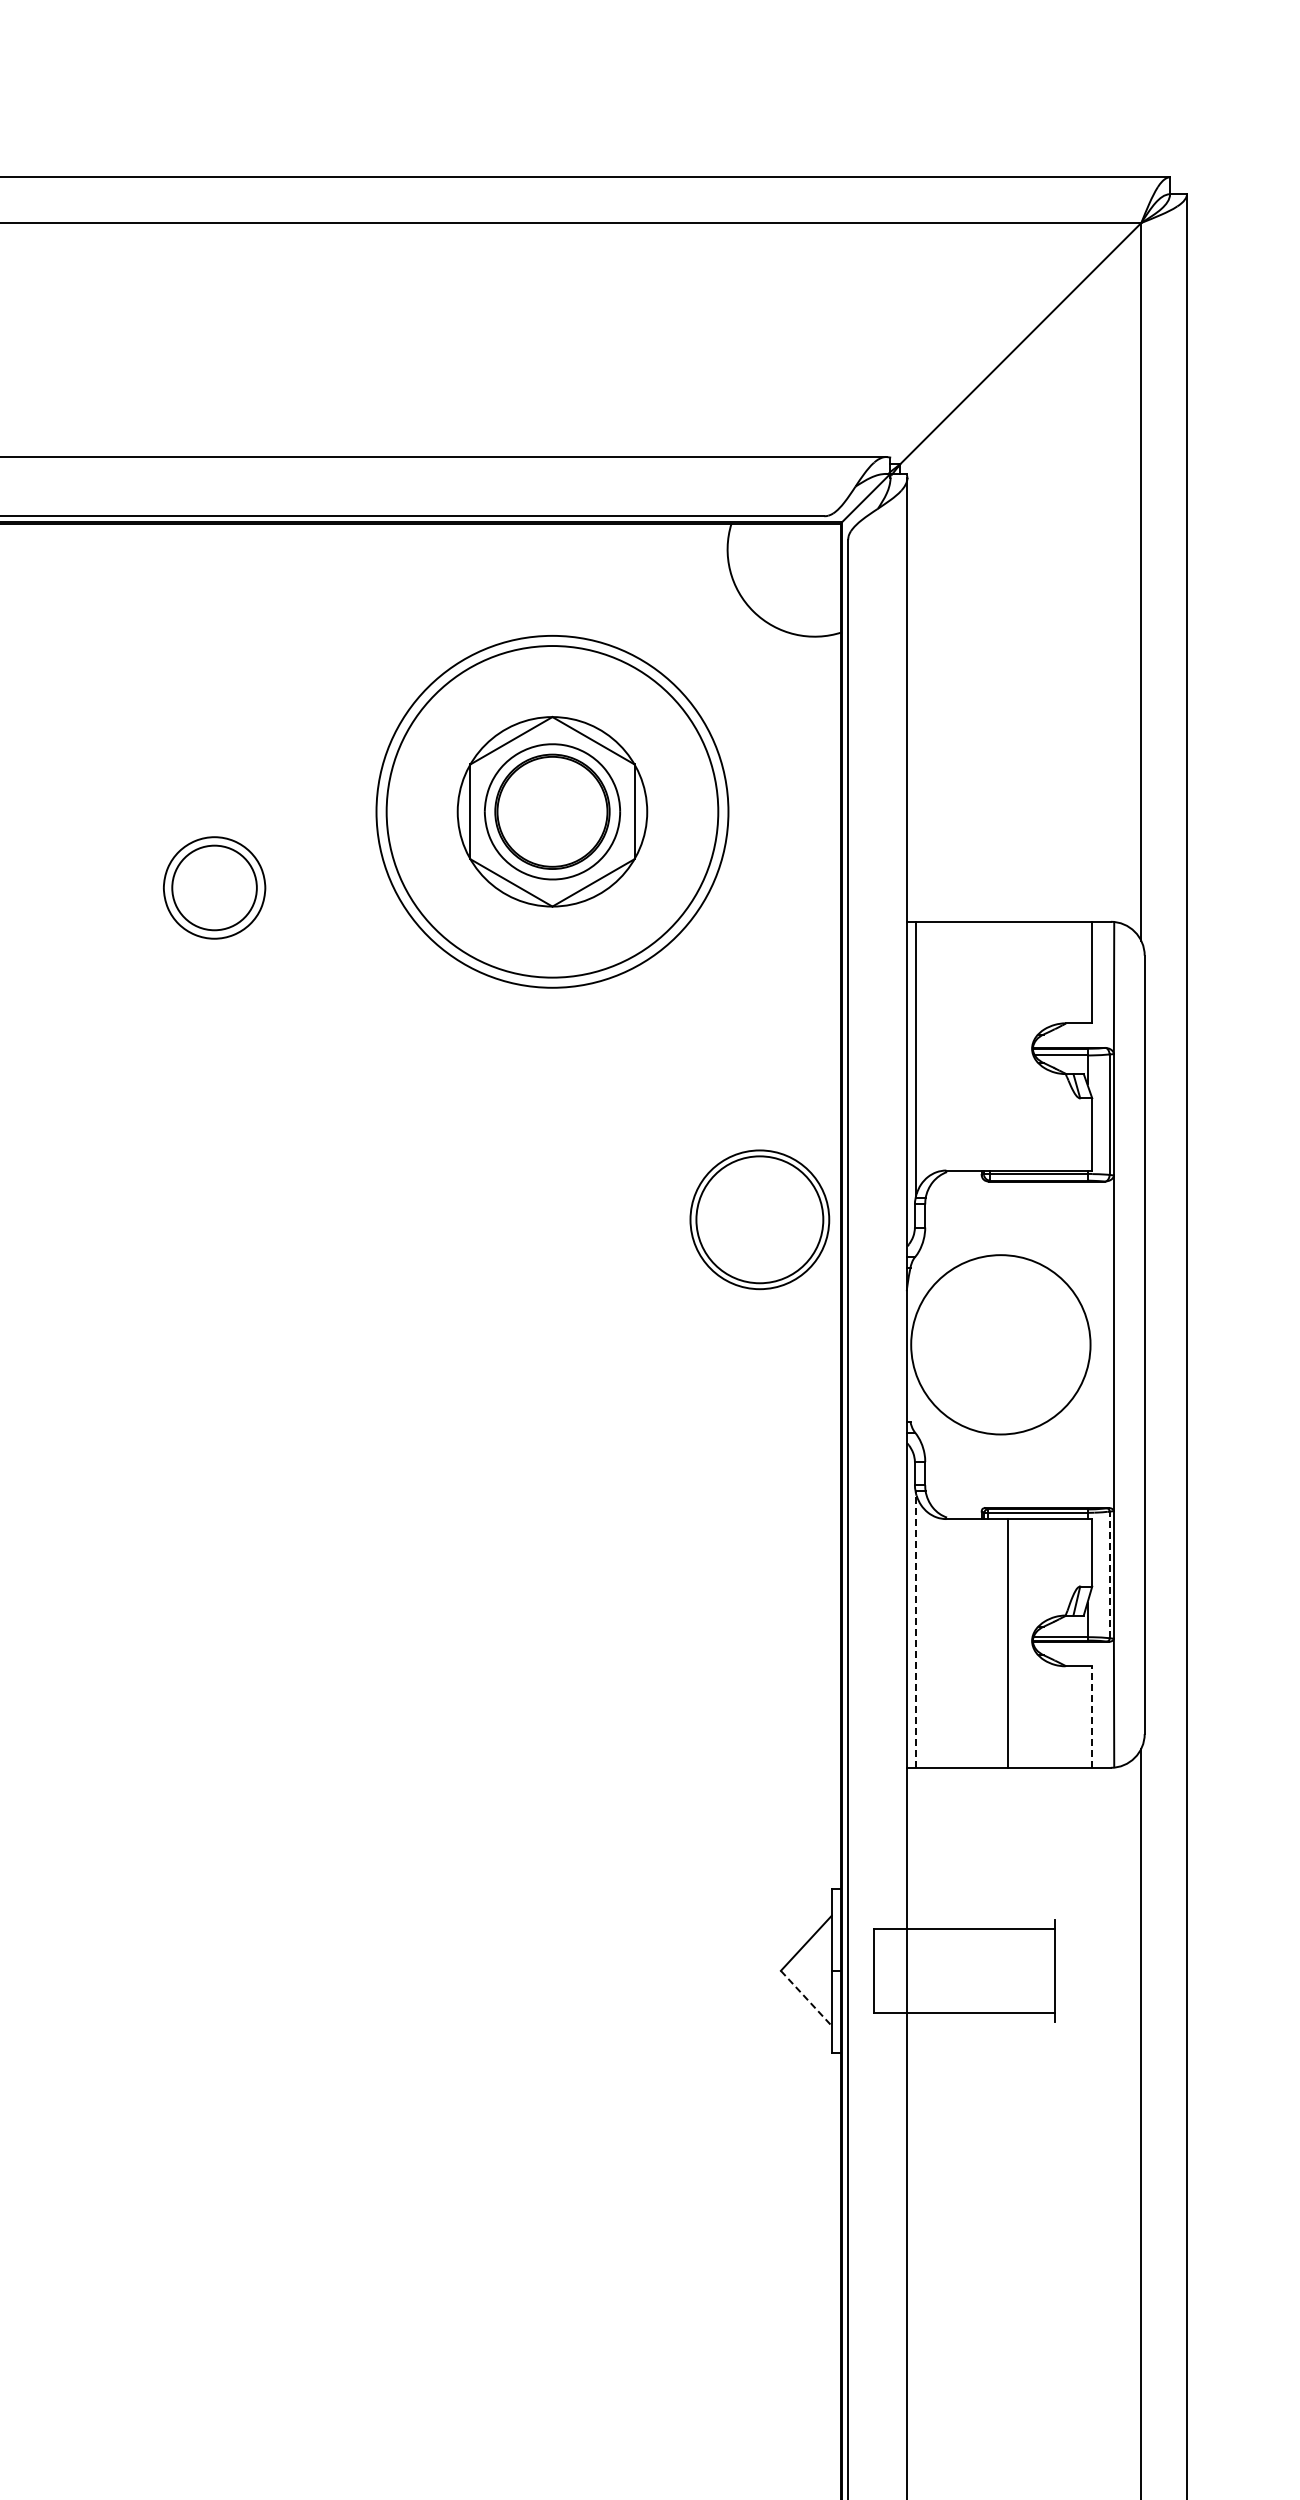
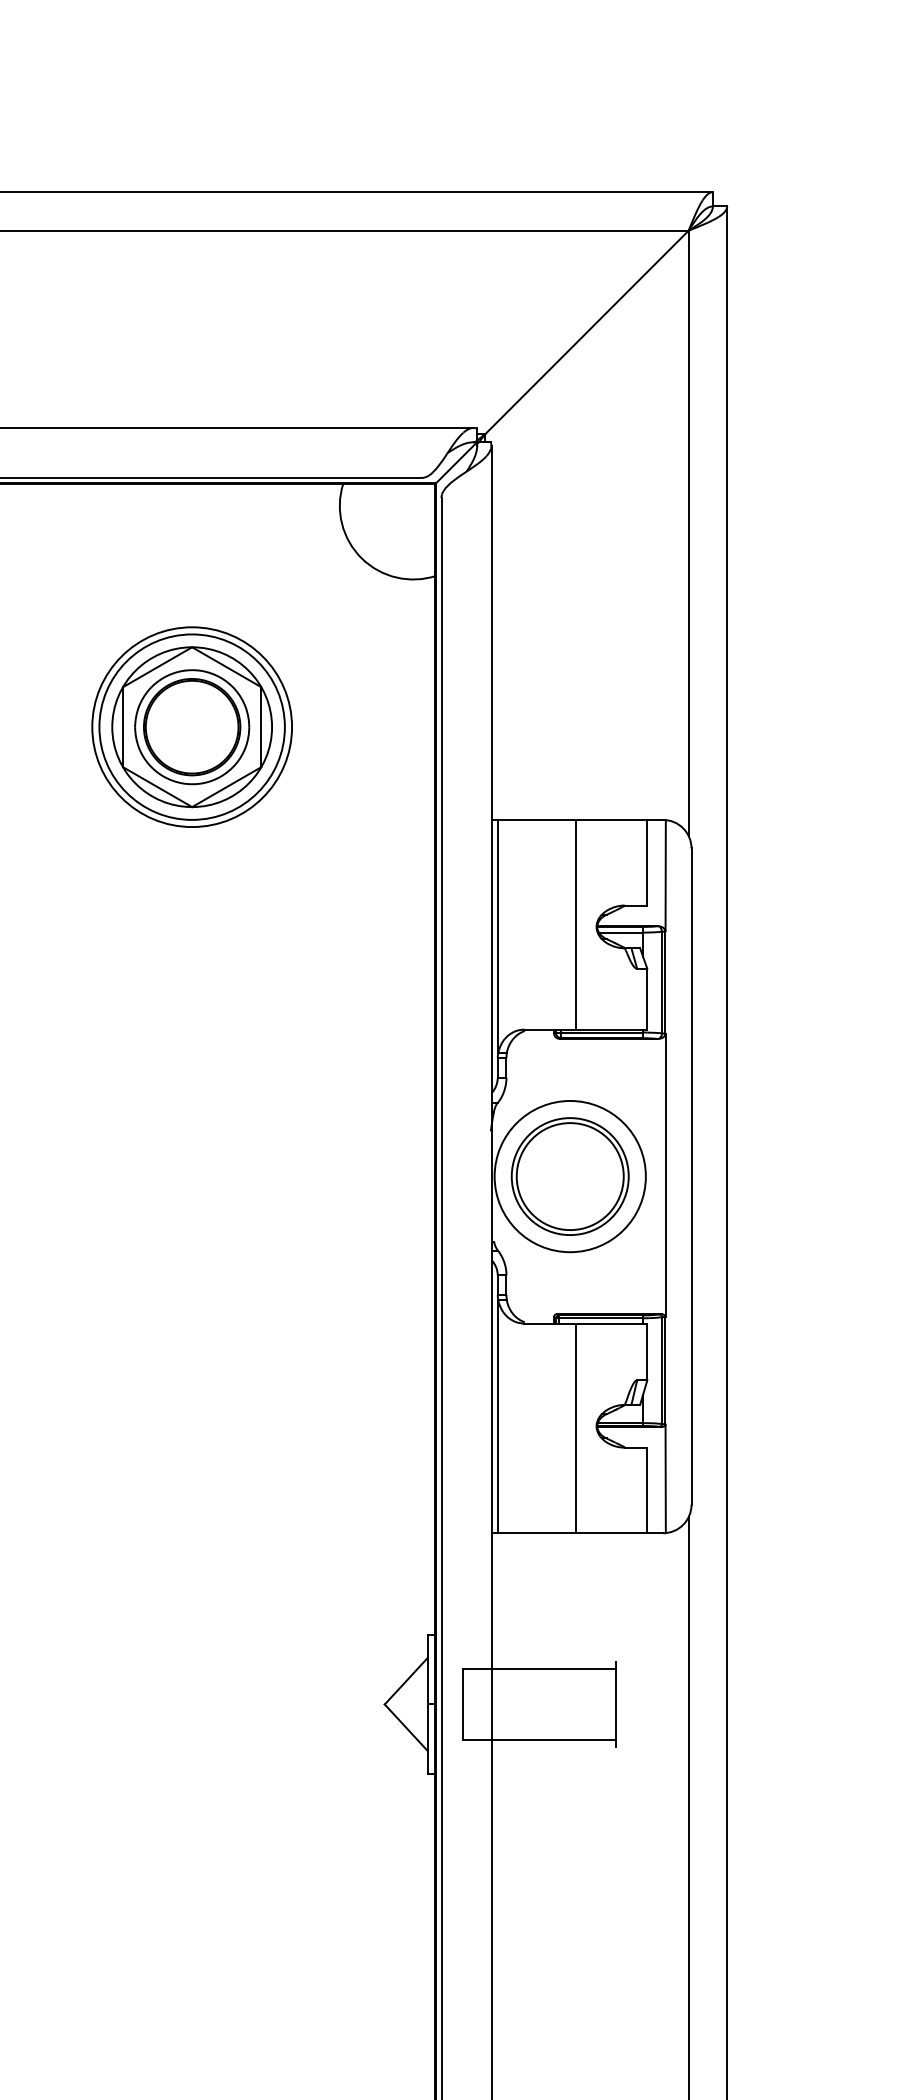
circle: (552, 811) -> (192, 726), size x0.62
circle: (552, 811) -> (192, 726), size x0.71
line: (1007, 1045) -> (575, 924), added
part: (759, 1219) -> (569, 1176), moved
line: (1109, 1574) -> (661, 1370), dashed -> solid
line: (915, 1629) -> (498, 1416), dashed -> solid
line: (1092, 1717) -> (647, 1490), dashed -> solid
line: (806, 1998) -> (406, 1727), dashed -> solid

